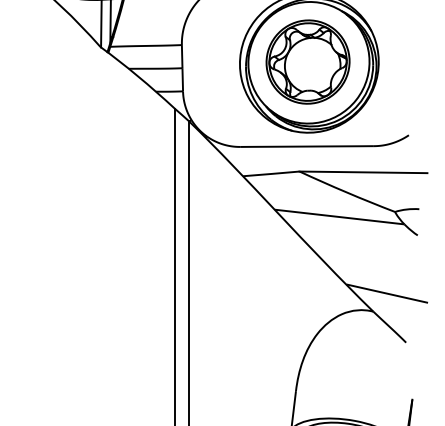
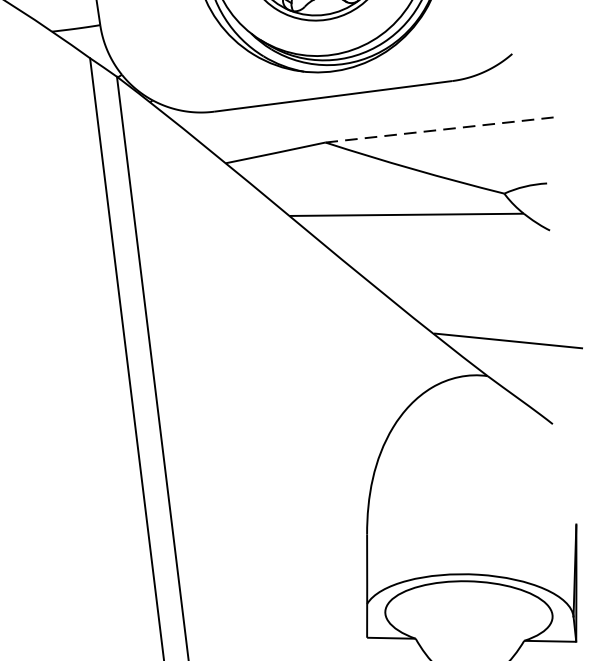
line: (363, 172) -> (439, 130), solid -> dashed

